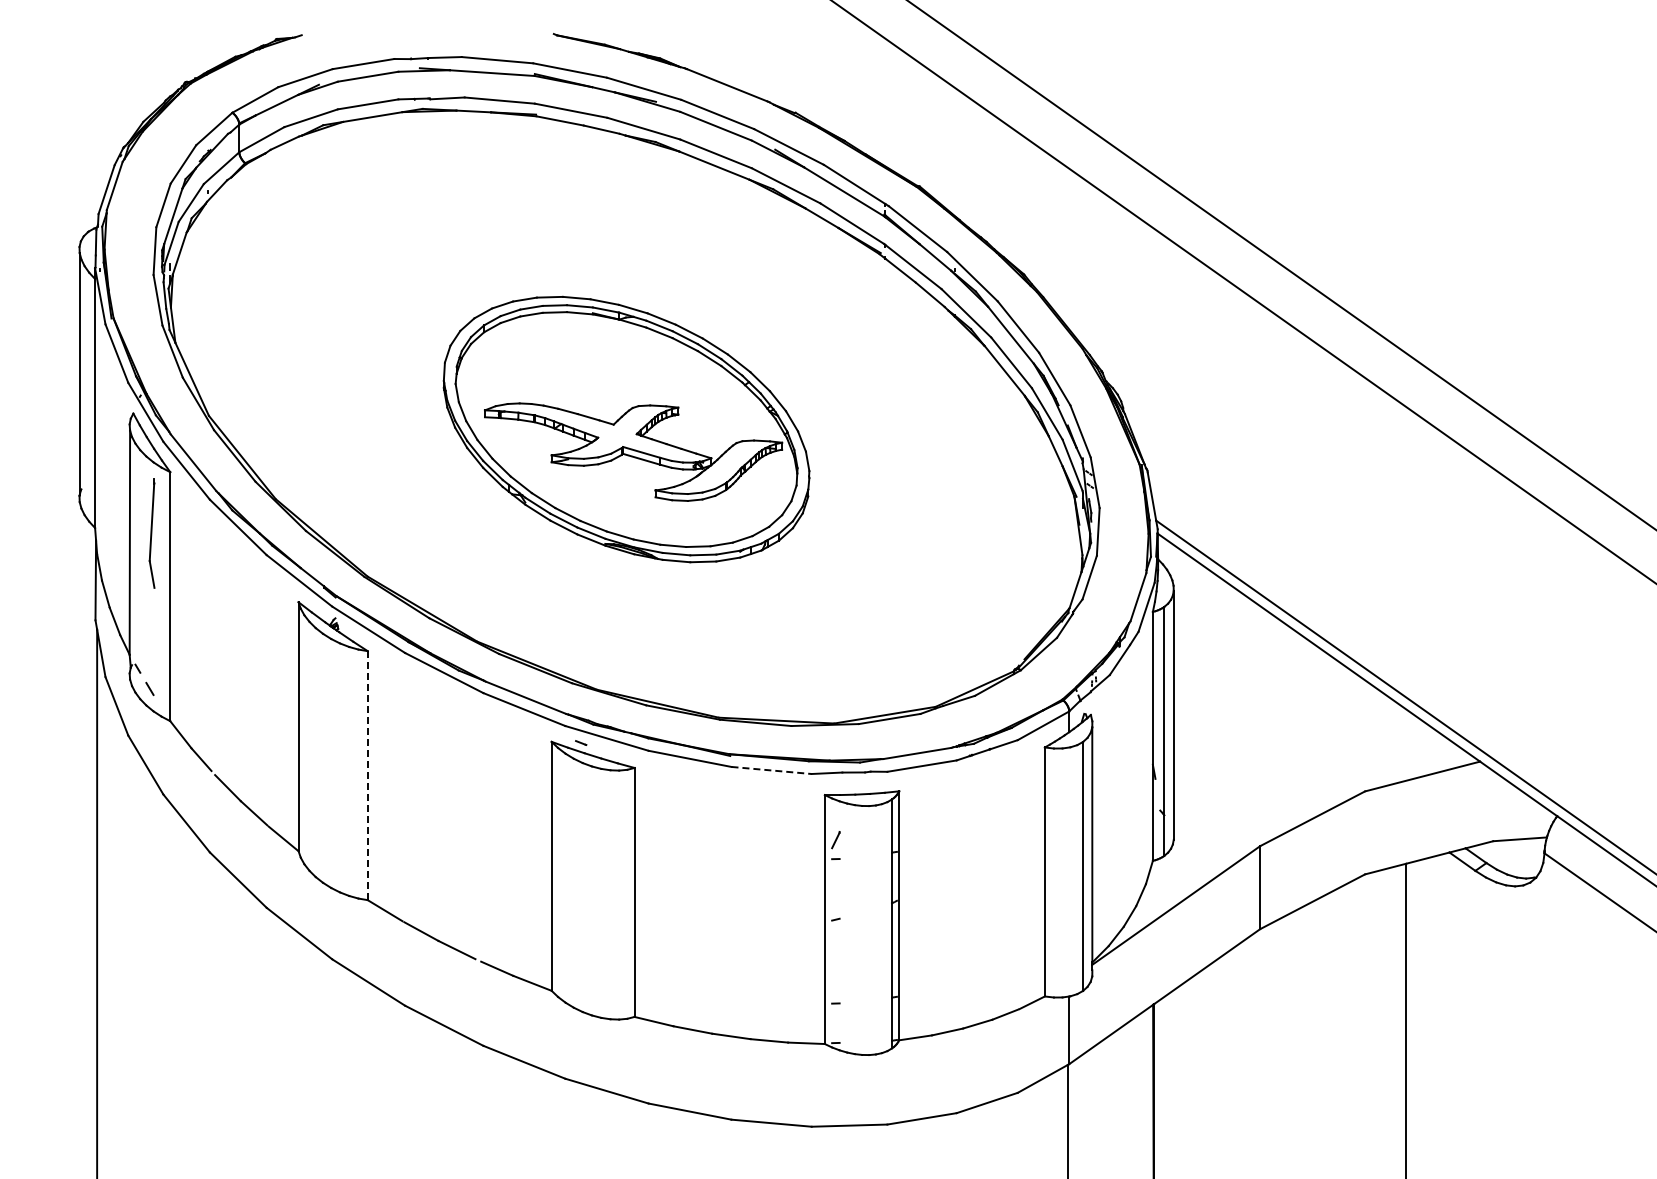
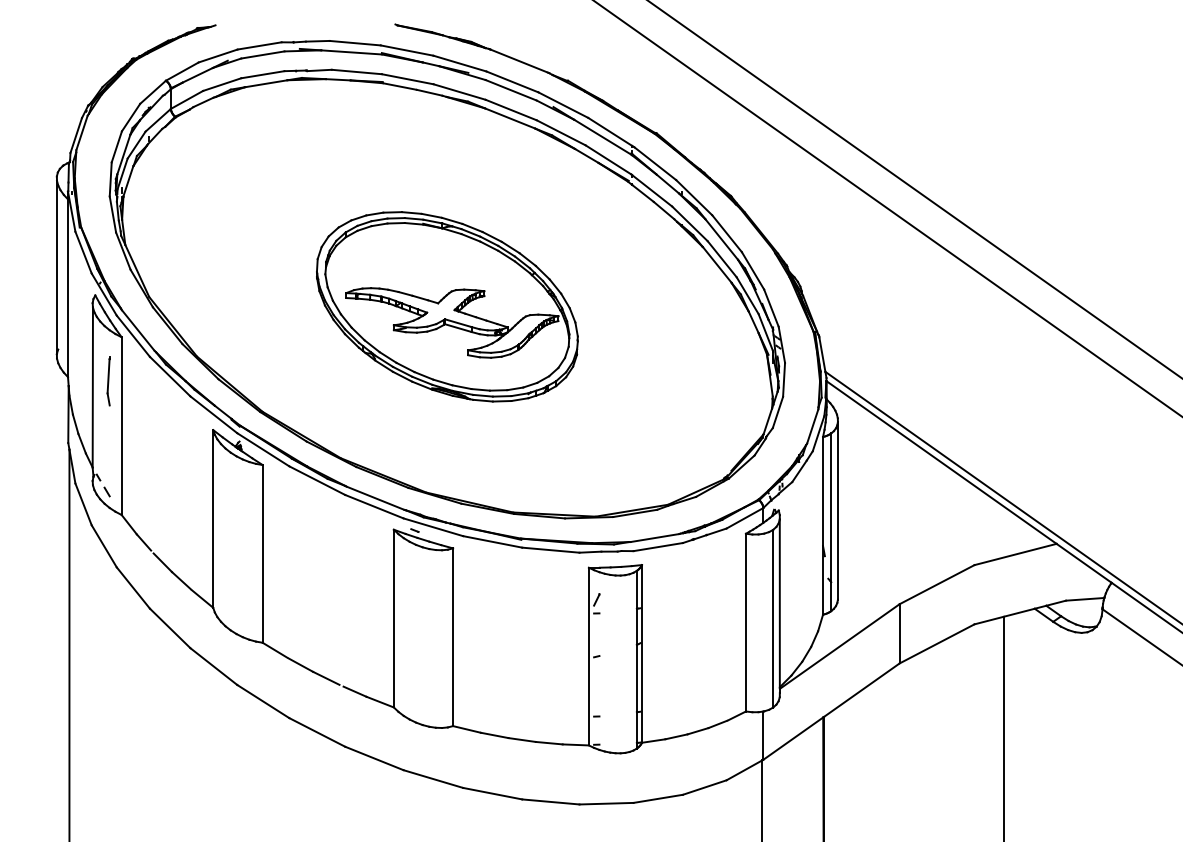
part: (151, 533) -> (108, 381), size x0.62
line: (772, 770) -> (551, 550), dashed -> solid
line: (367, 775) -> (262, 553), dashed -> solid

